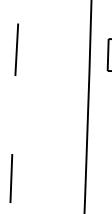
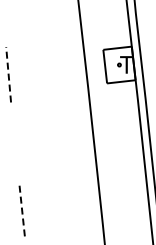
line: (16, 49) -> (8, 74), solid -> dashed
line: (11, 178) -> (22, 210), solid -> dashed

